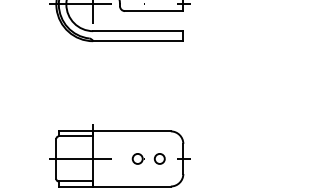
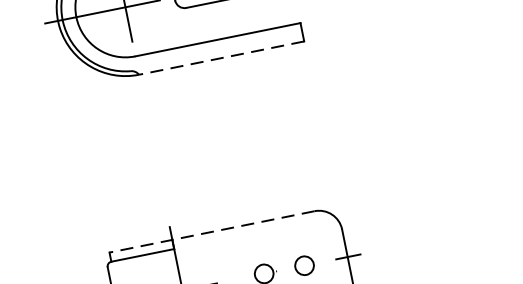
line: (137, 41) -> (220, 58), solid -> dashed
line: (114, 131) -> (211, 232), solid -> dashed

